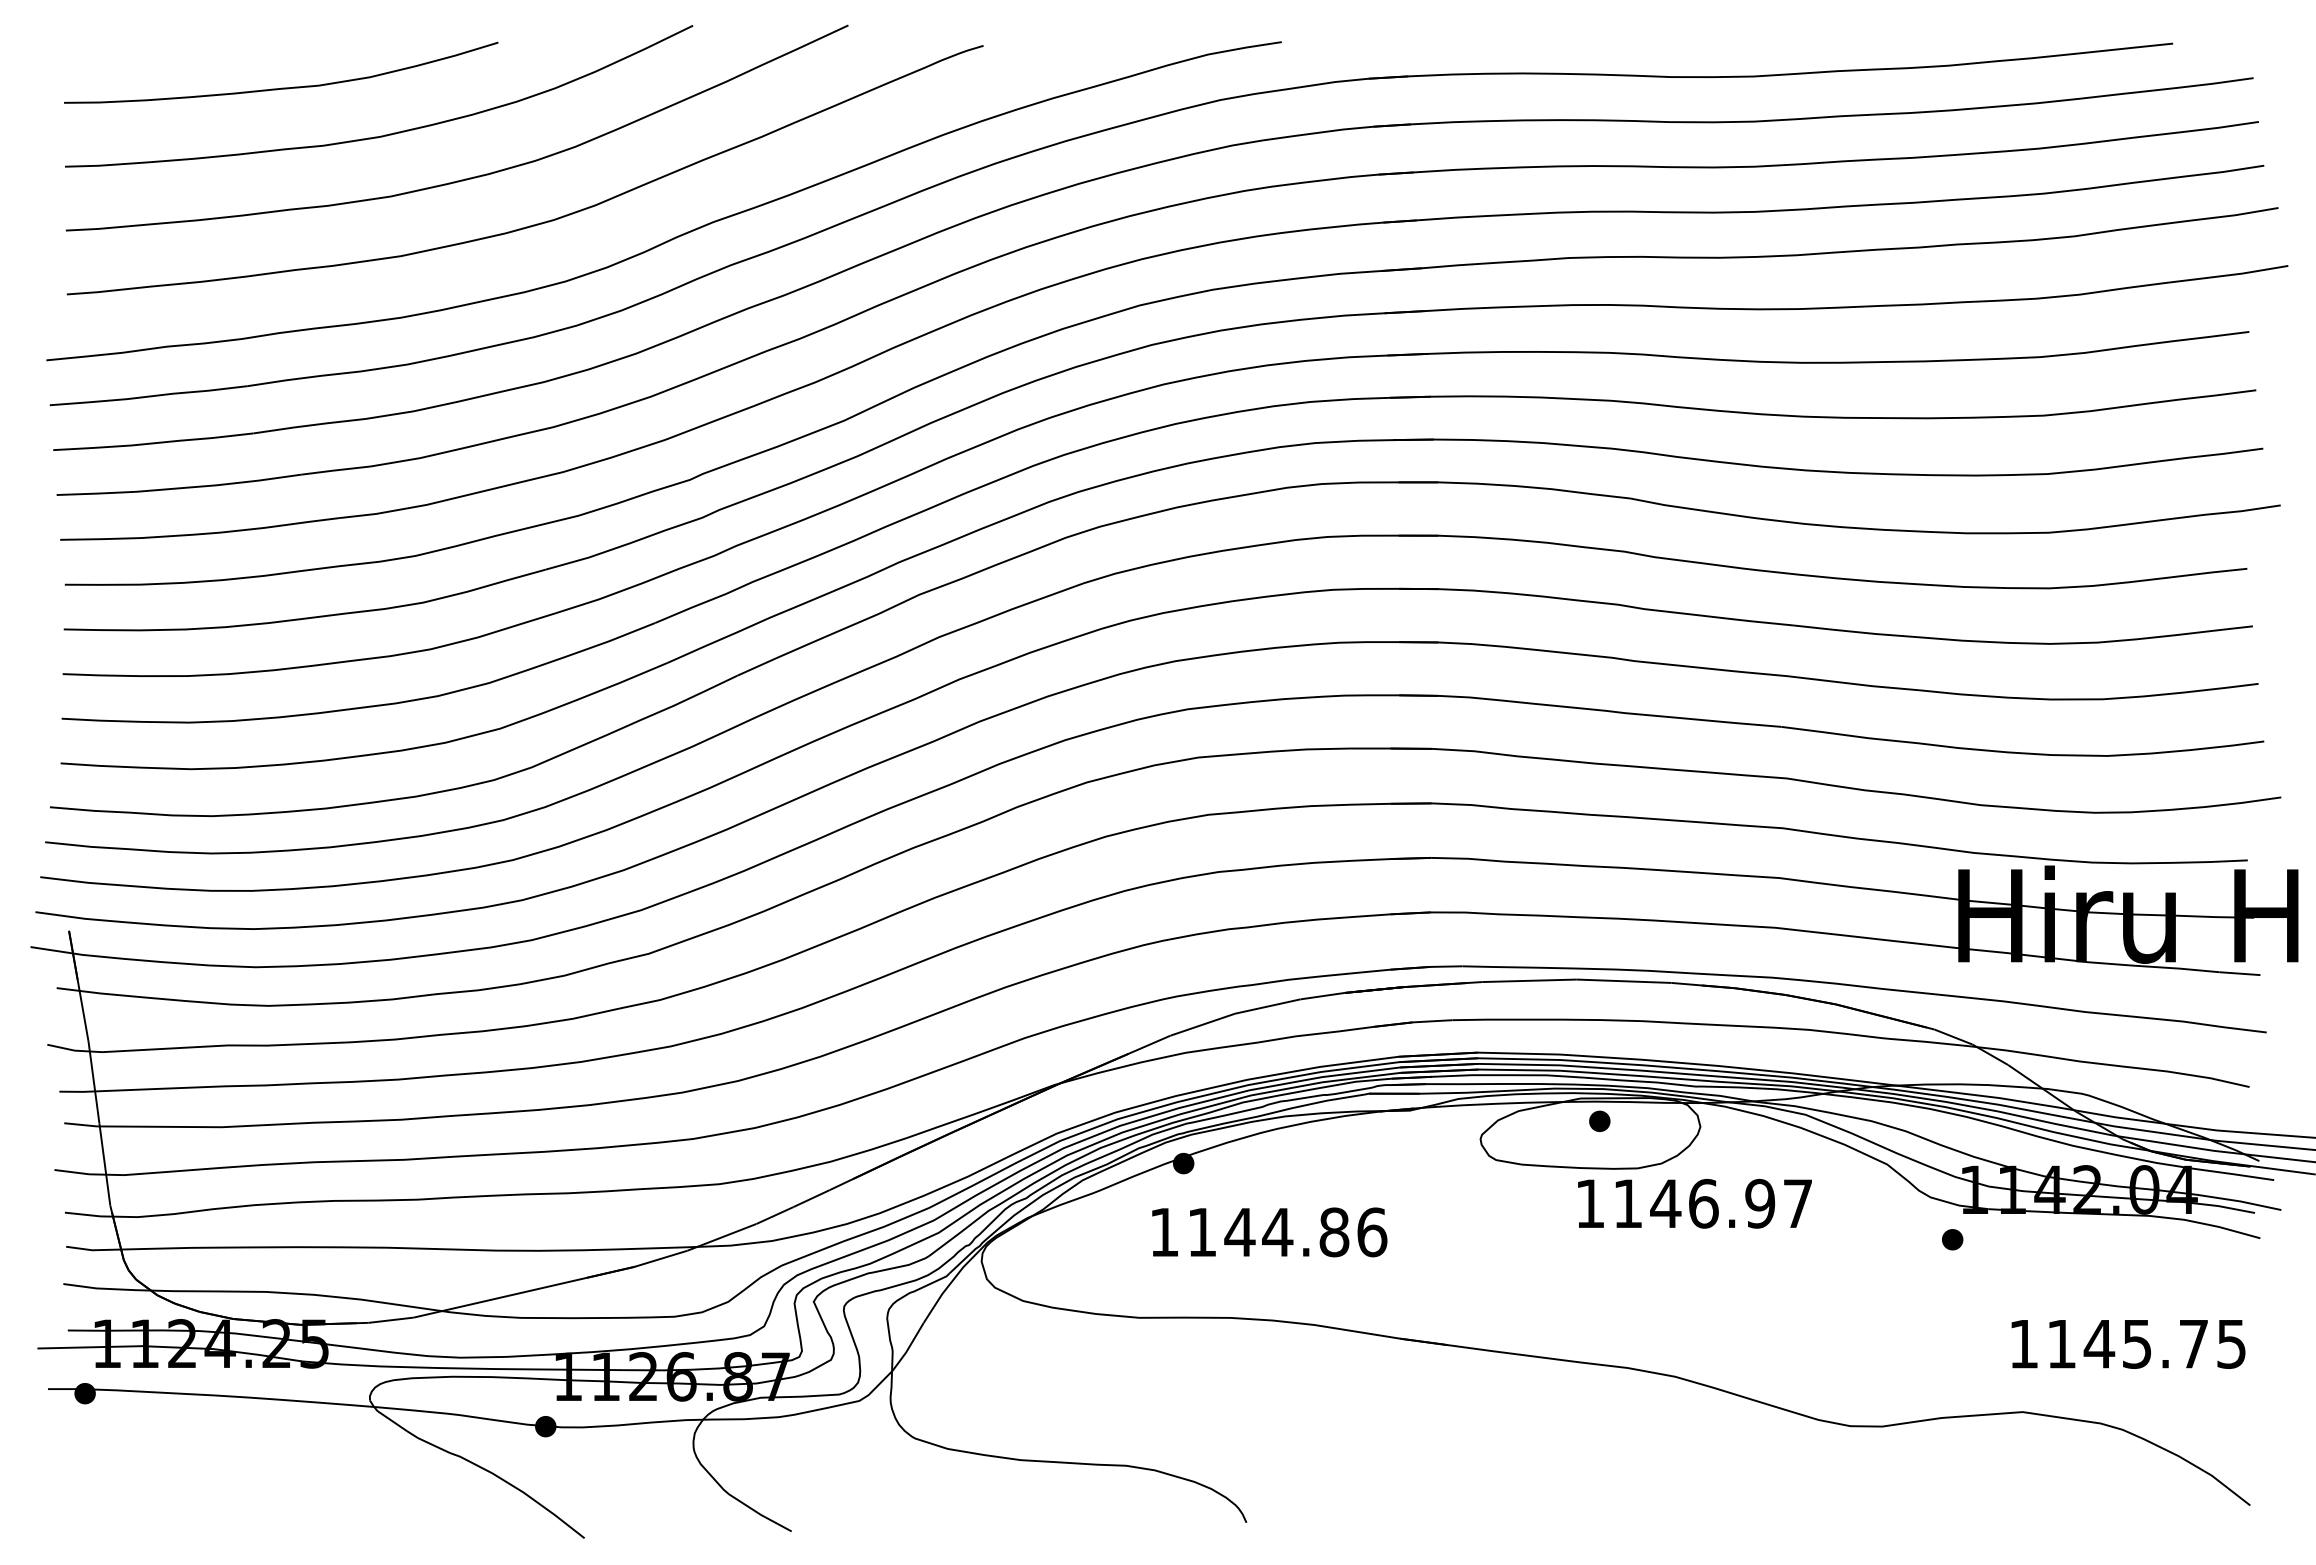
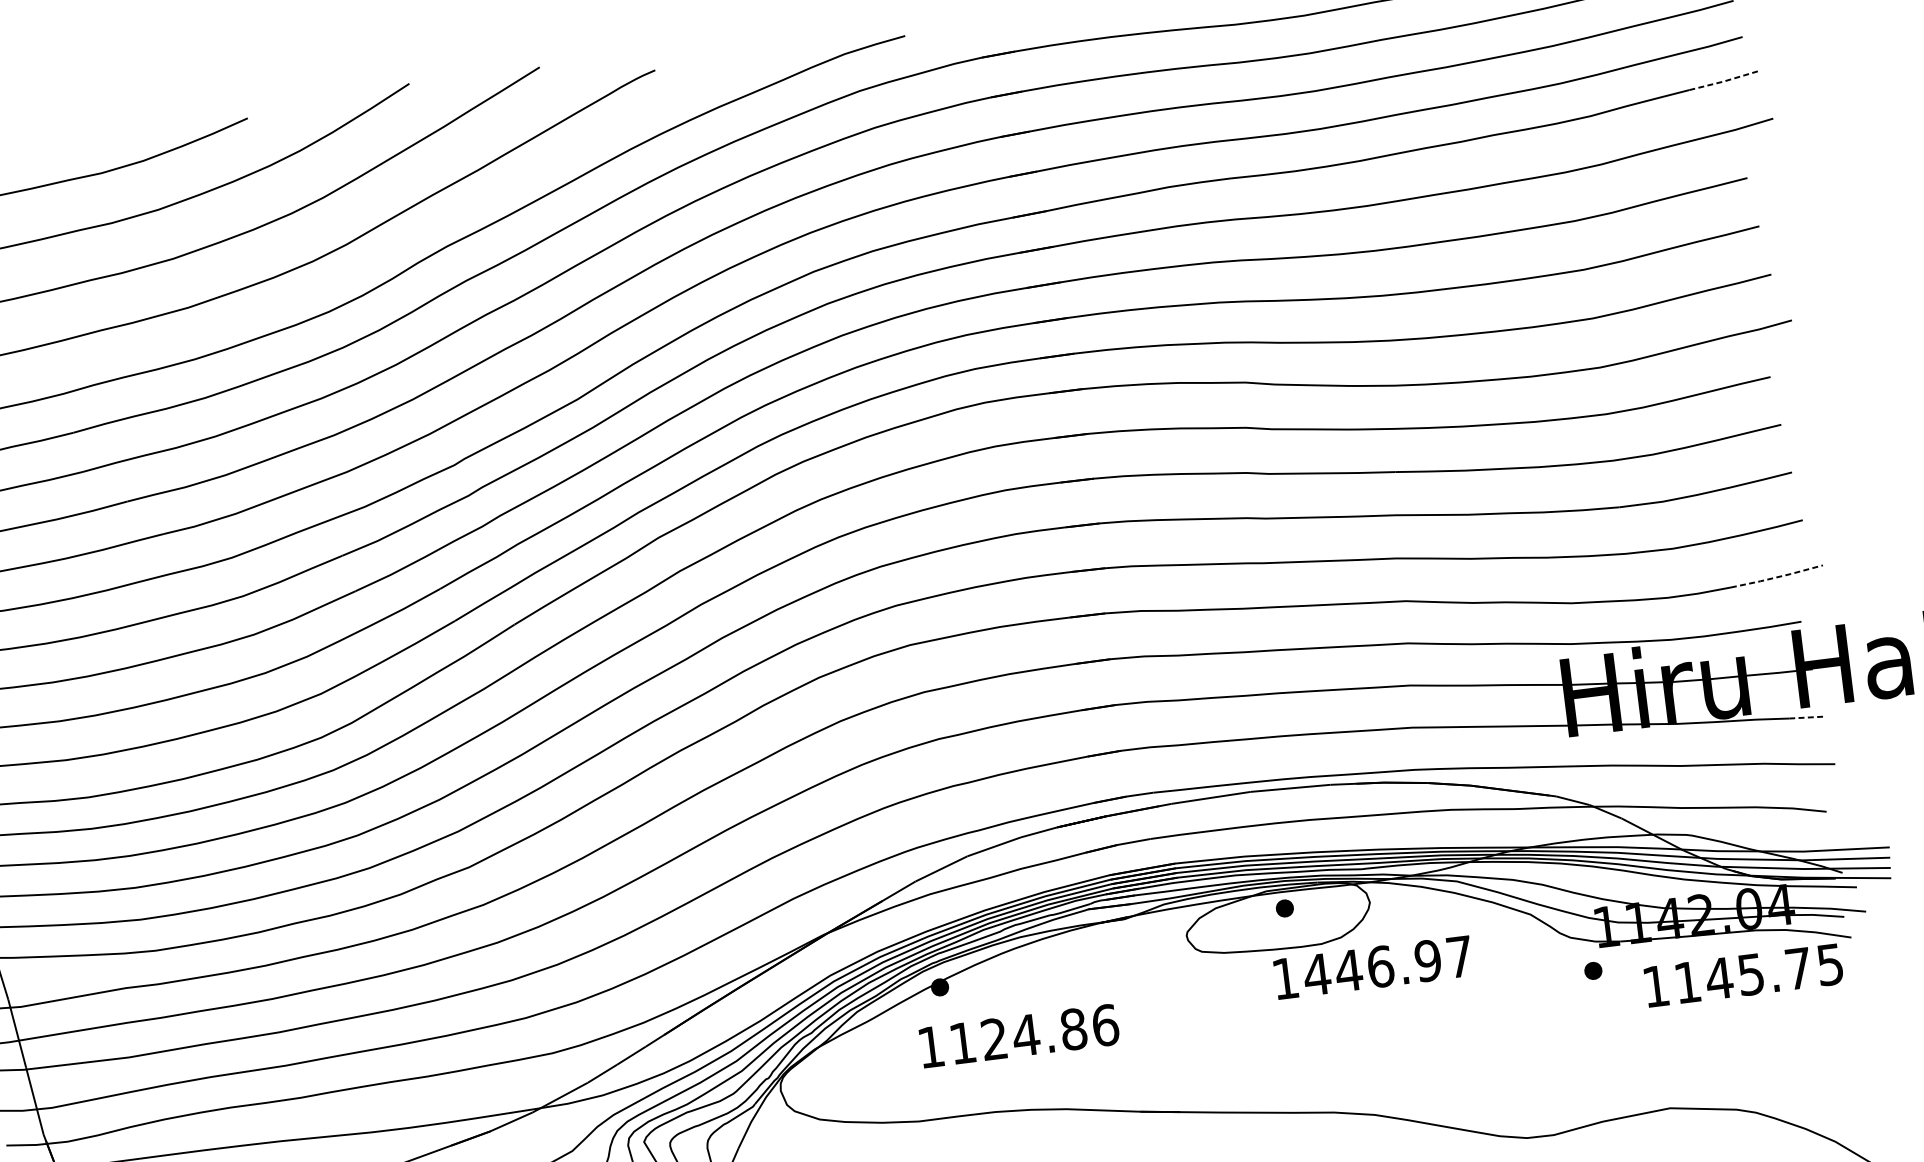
line: (2236, 215) -> (1724, 81), solid -> dashed
line: (2225, 804) -> (1776, 577), solid -> dashed
line: (2239, 973) -> (1806, 717), solid -> dashed
text: (1627, 1203) -> (1316, 974), 1146.97 -> 1446.97
text: (1239, 1231) -> (994, 1038), 1144.86 -> 1124.86
text: (2128, 1344) -> (1743, 975), moved

